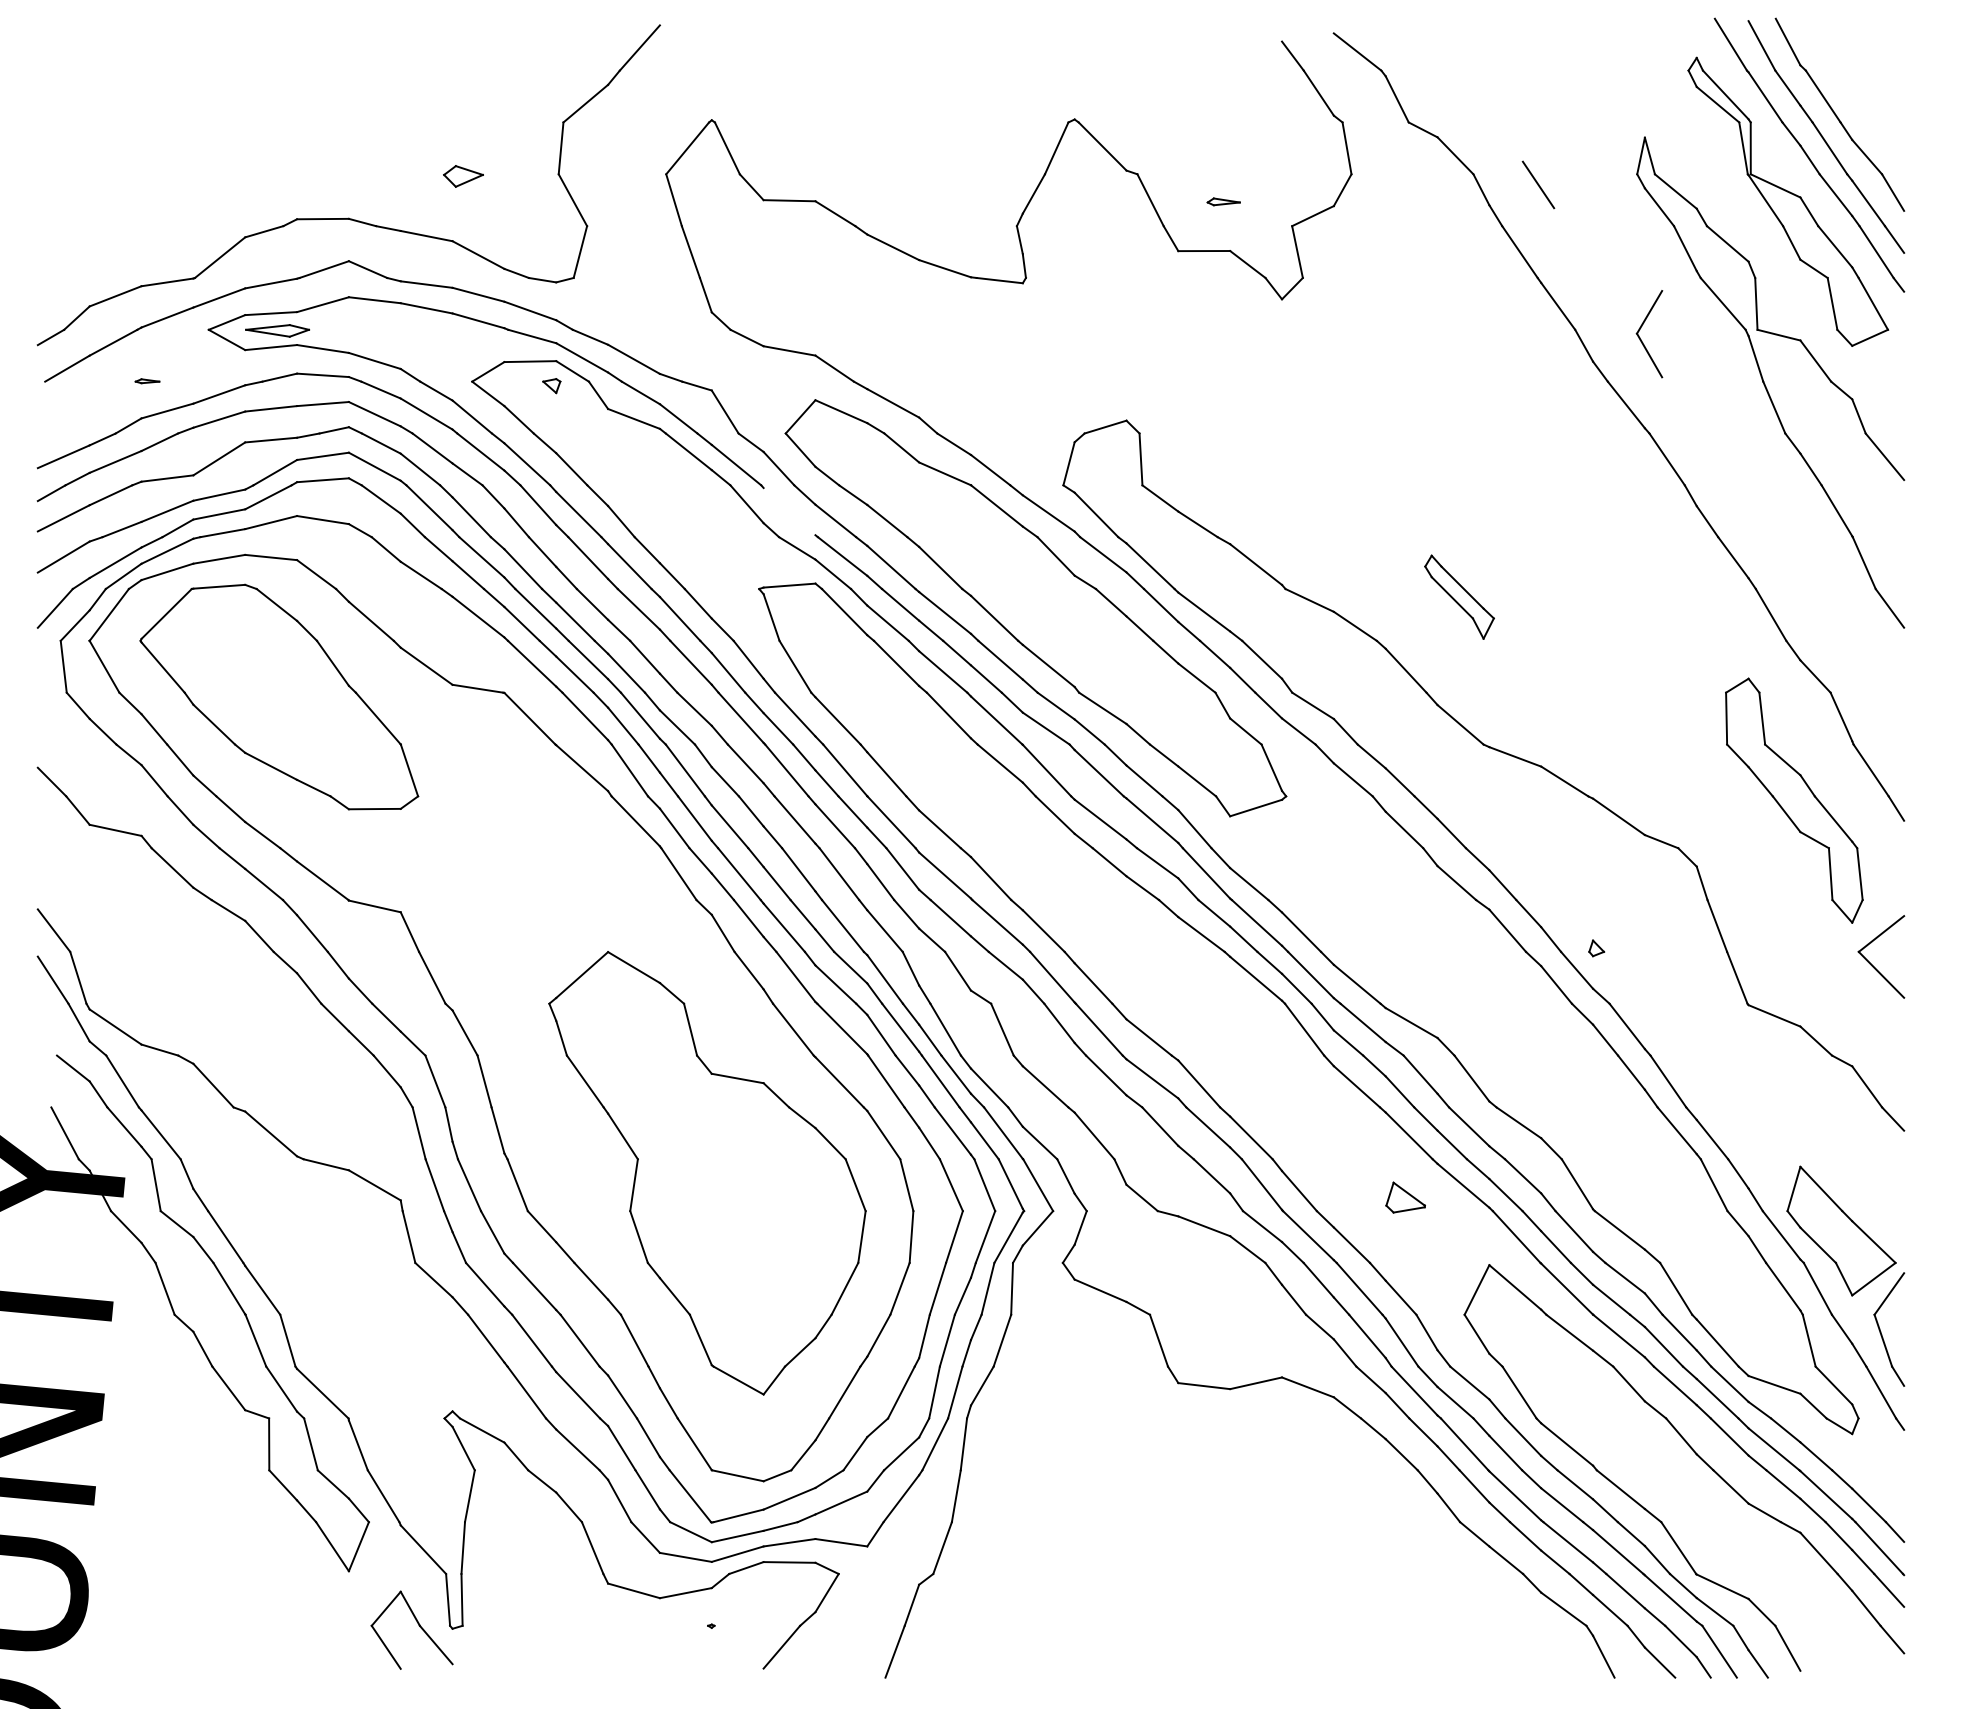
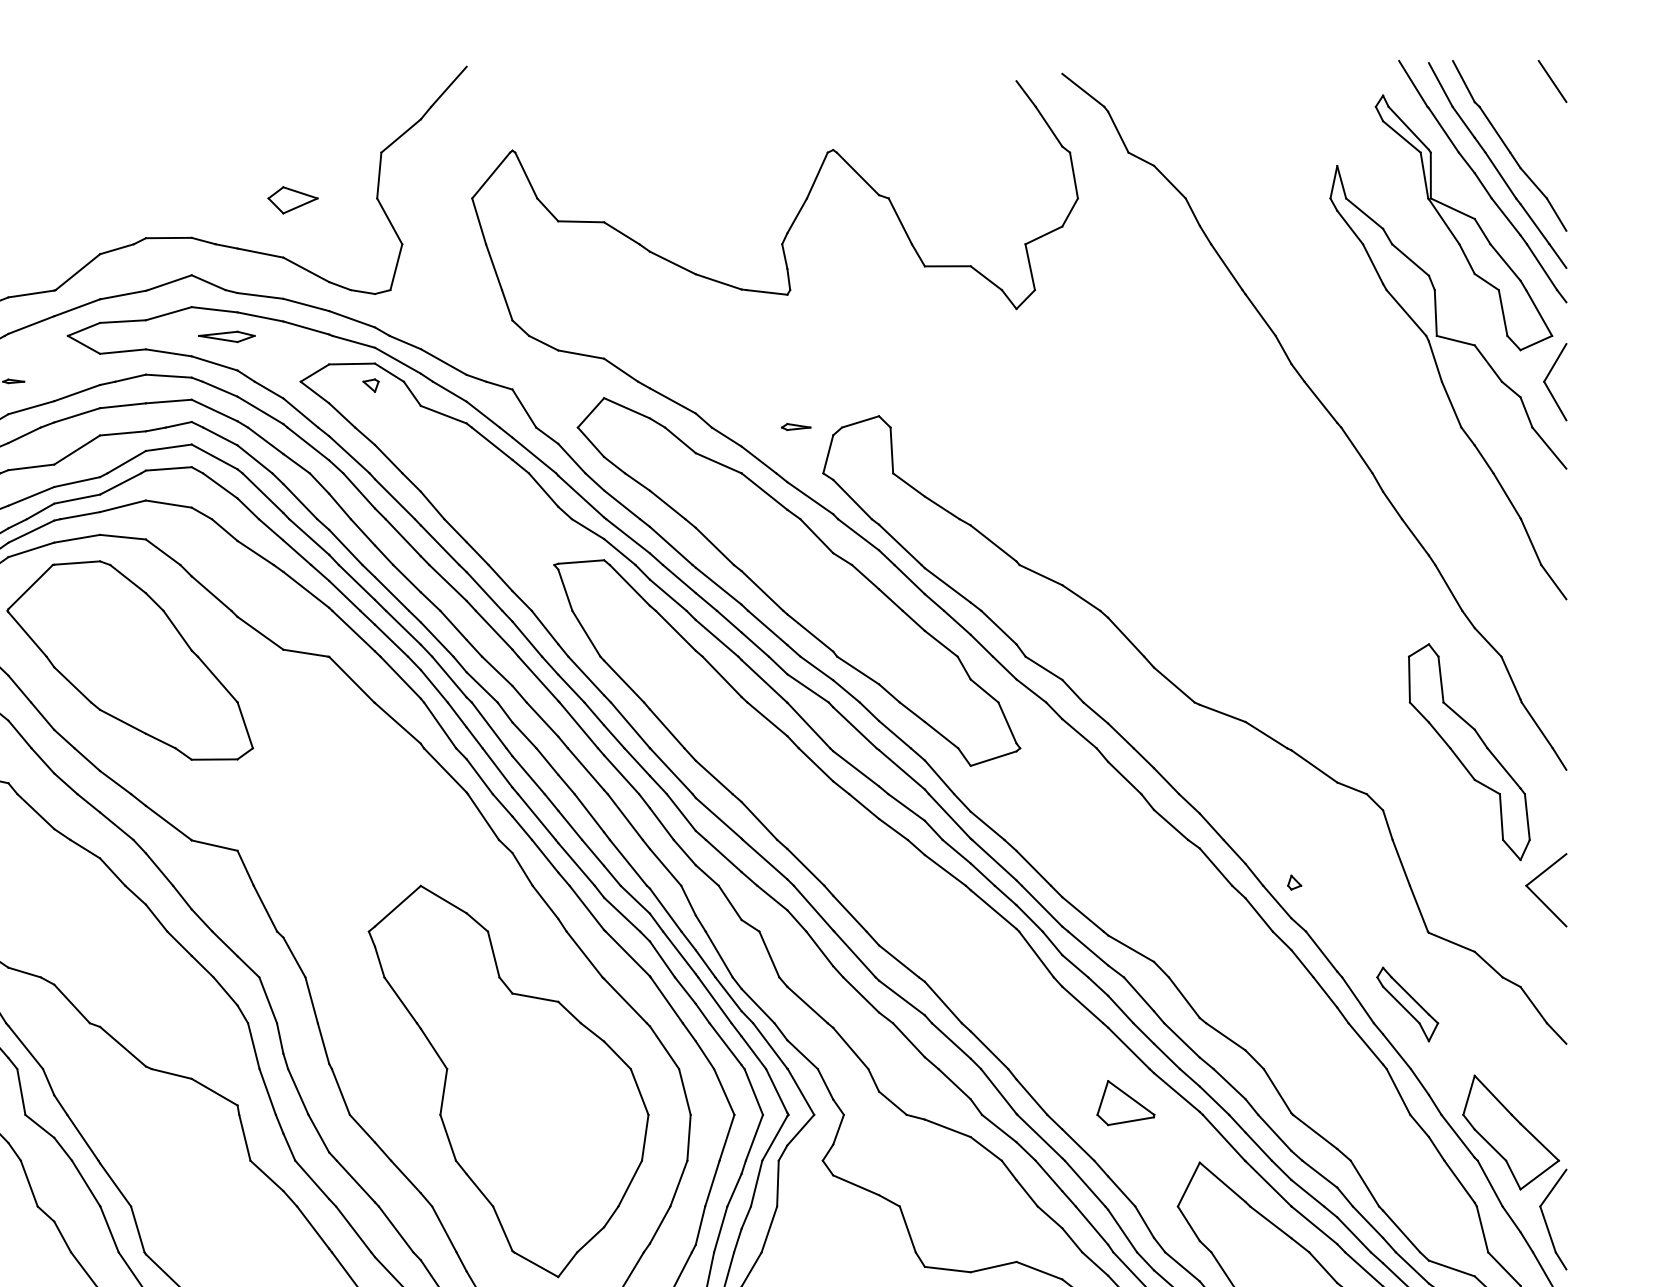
part: (463, 176) -> (293, 200), size x1.43
line: (1538, 184) -> (1552, 81), moved
part: (1223, 201) -> (795, 426), moved
part: (277, 330) -> (226, 336), moved
part: (1641, 339) -> (1548, 386), moved
line: (789, 511) -> (581, 496), added
part: (1459, 596) -> (1407, 1003), moved
part: (1405, 1197) -> (1125, 1102), size x1.67

